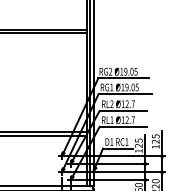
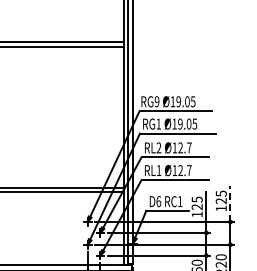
text: (110, 72) -> (156, 102), RG2 -> RG9
text: (111, 141) -> (158, 201), D1 -> D6
line: (162, 143) -> (230, 203), solid -> dashed

